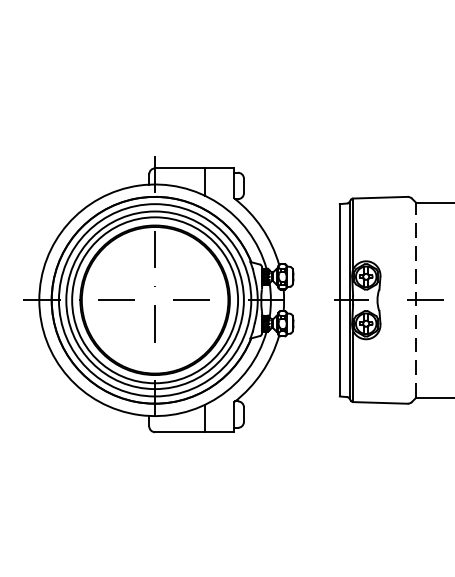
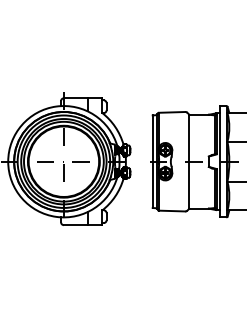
line: (416, 299) -> (189, 161), dashed -> solid

